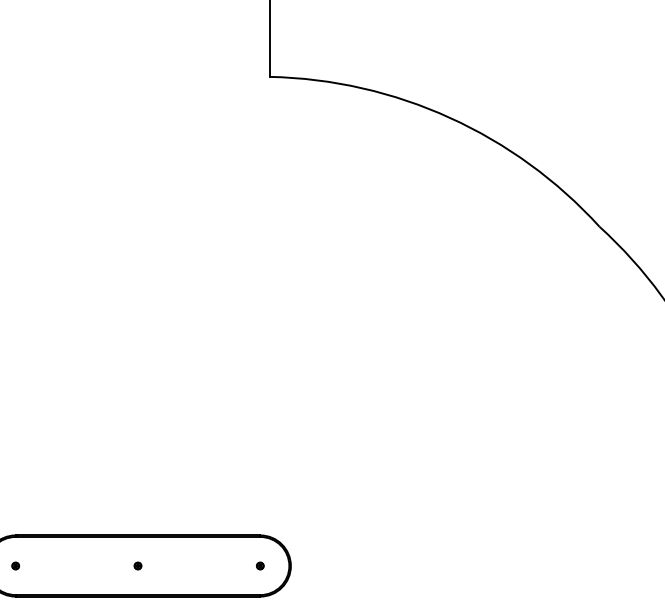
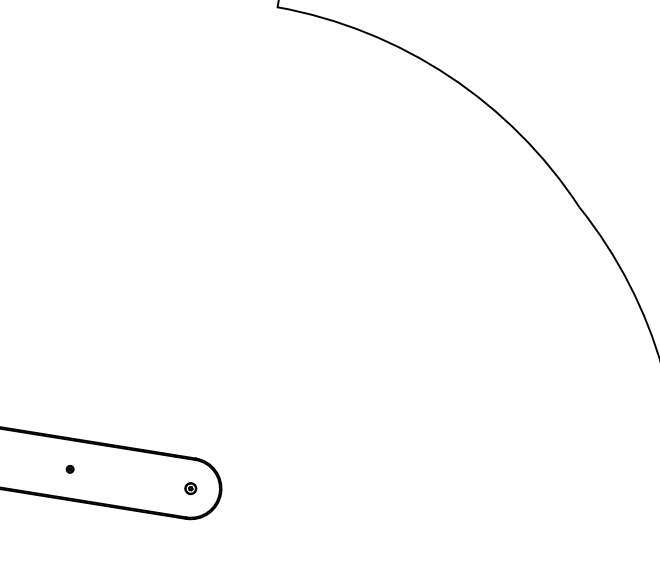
part: (260, 565) -> (191, 488), size x1.6

